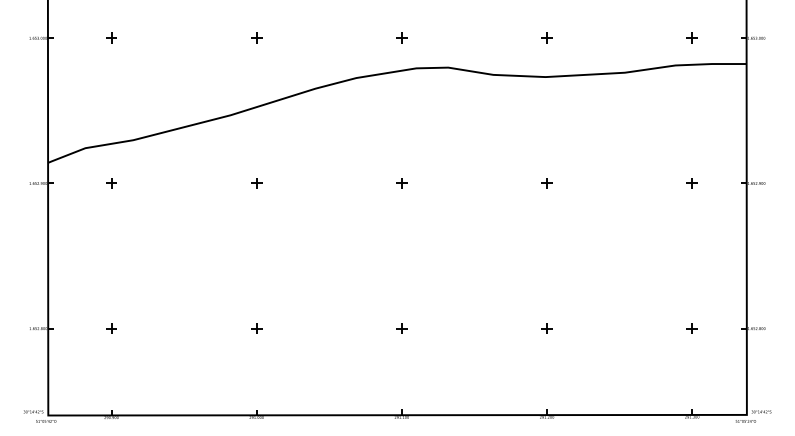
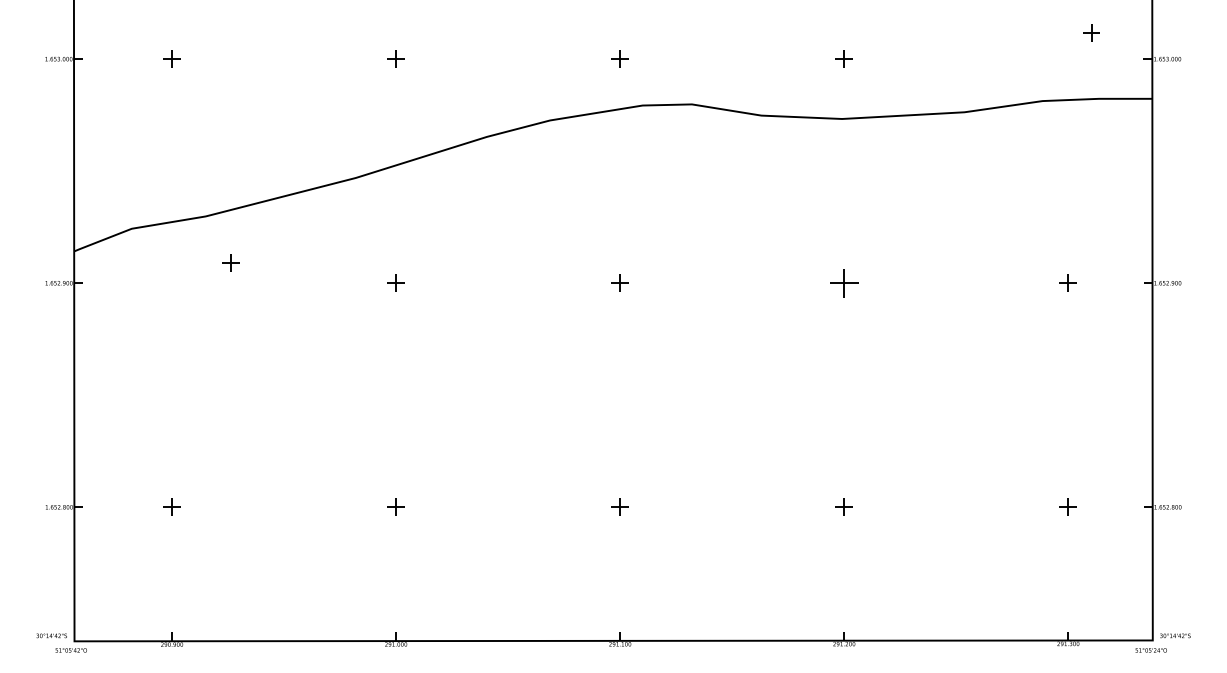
part: (691, 37) -> (1090, 31), moved
part: (111, 183) -> (230, 263), moved
part: (546, 183) -> (843, 283), size x1.6

